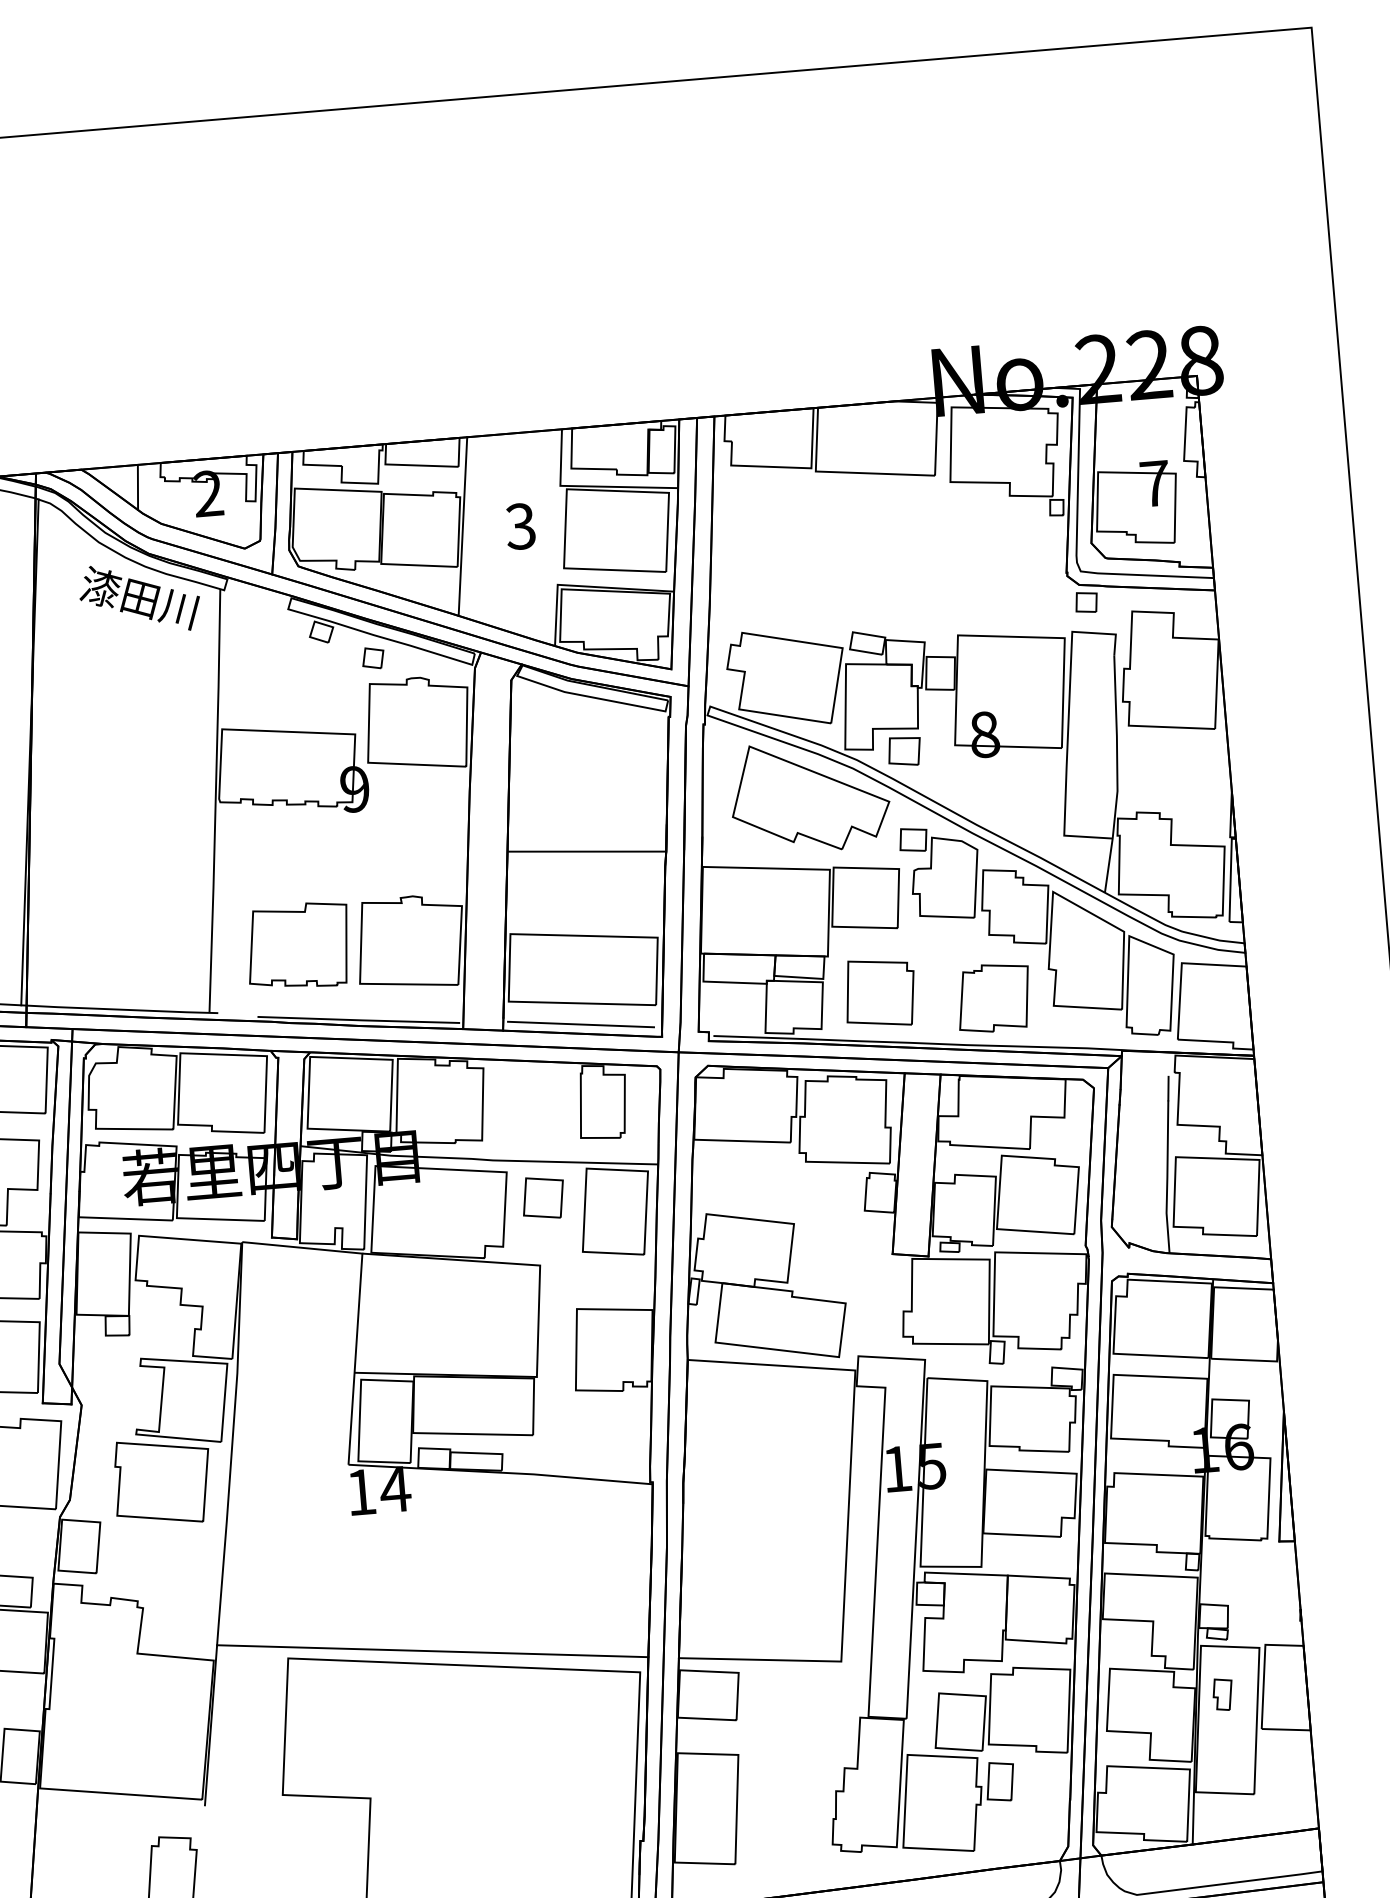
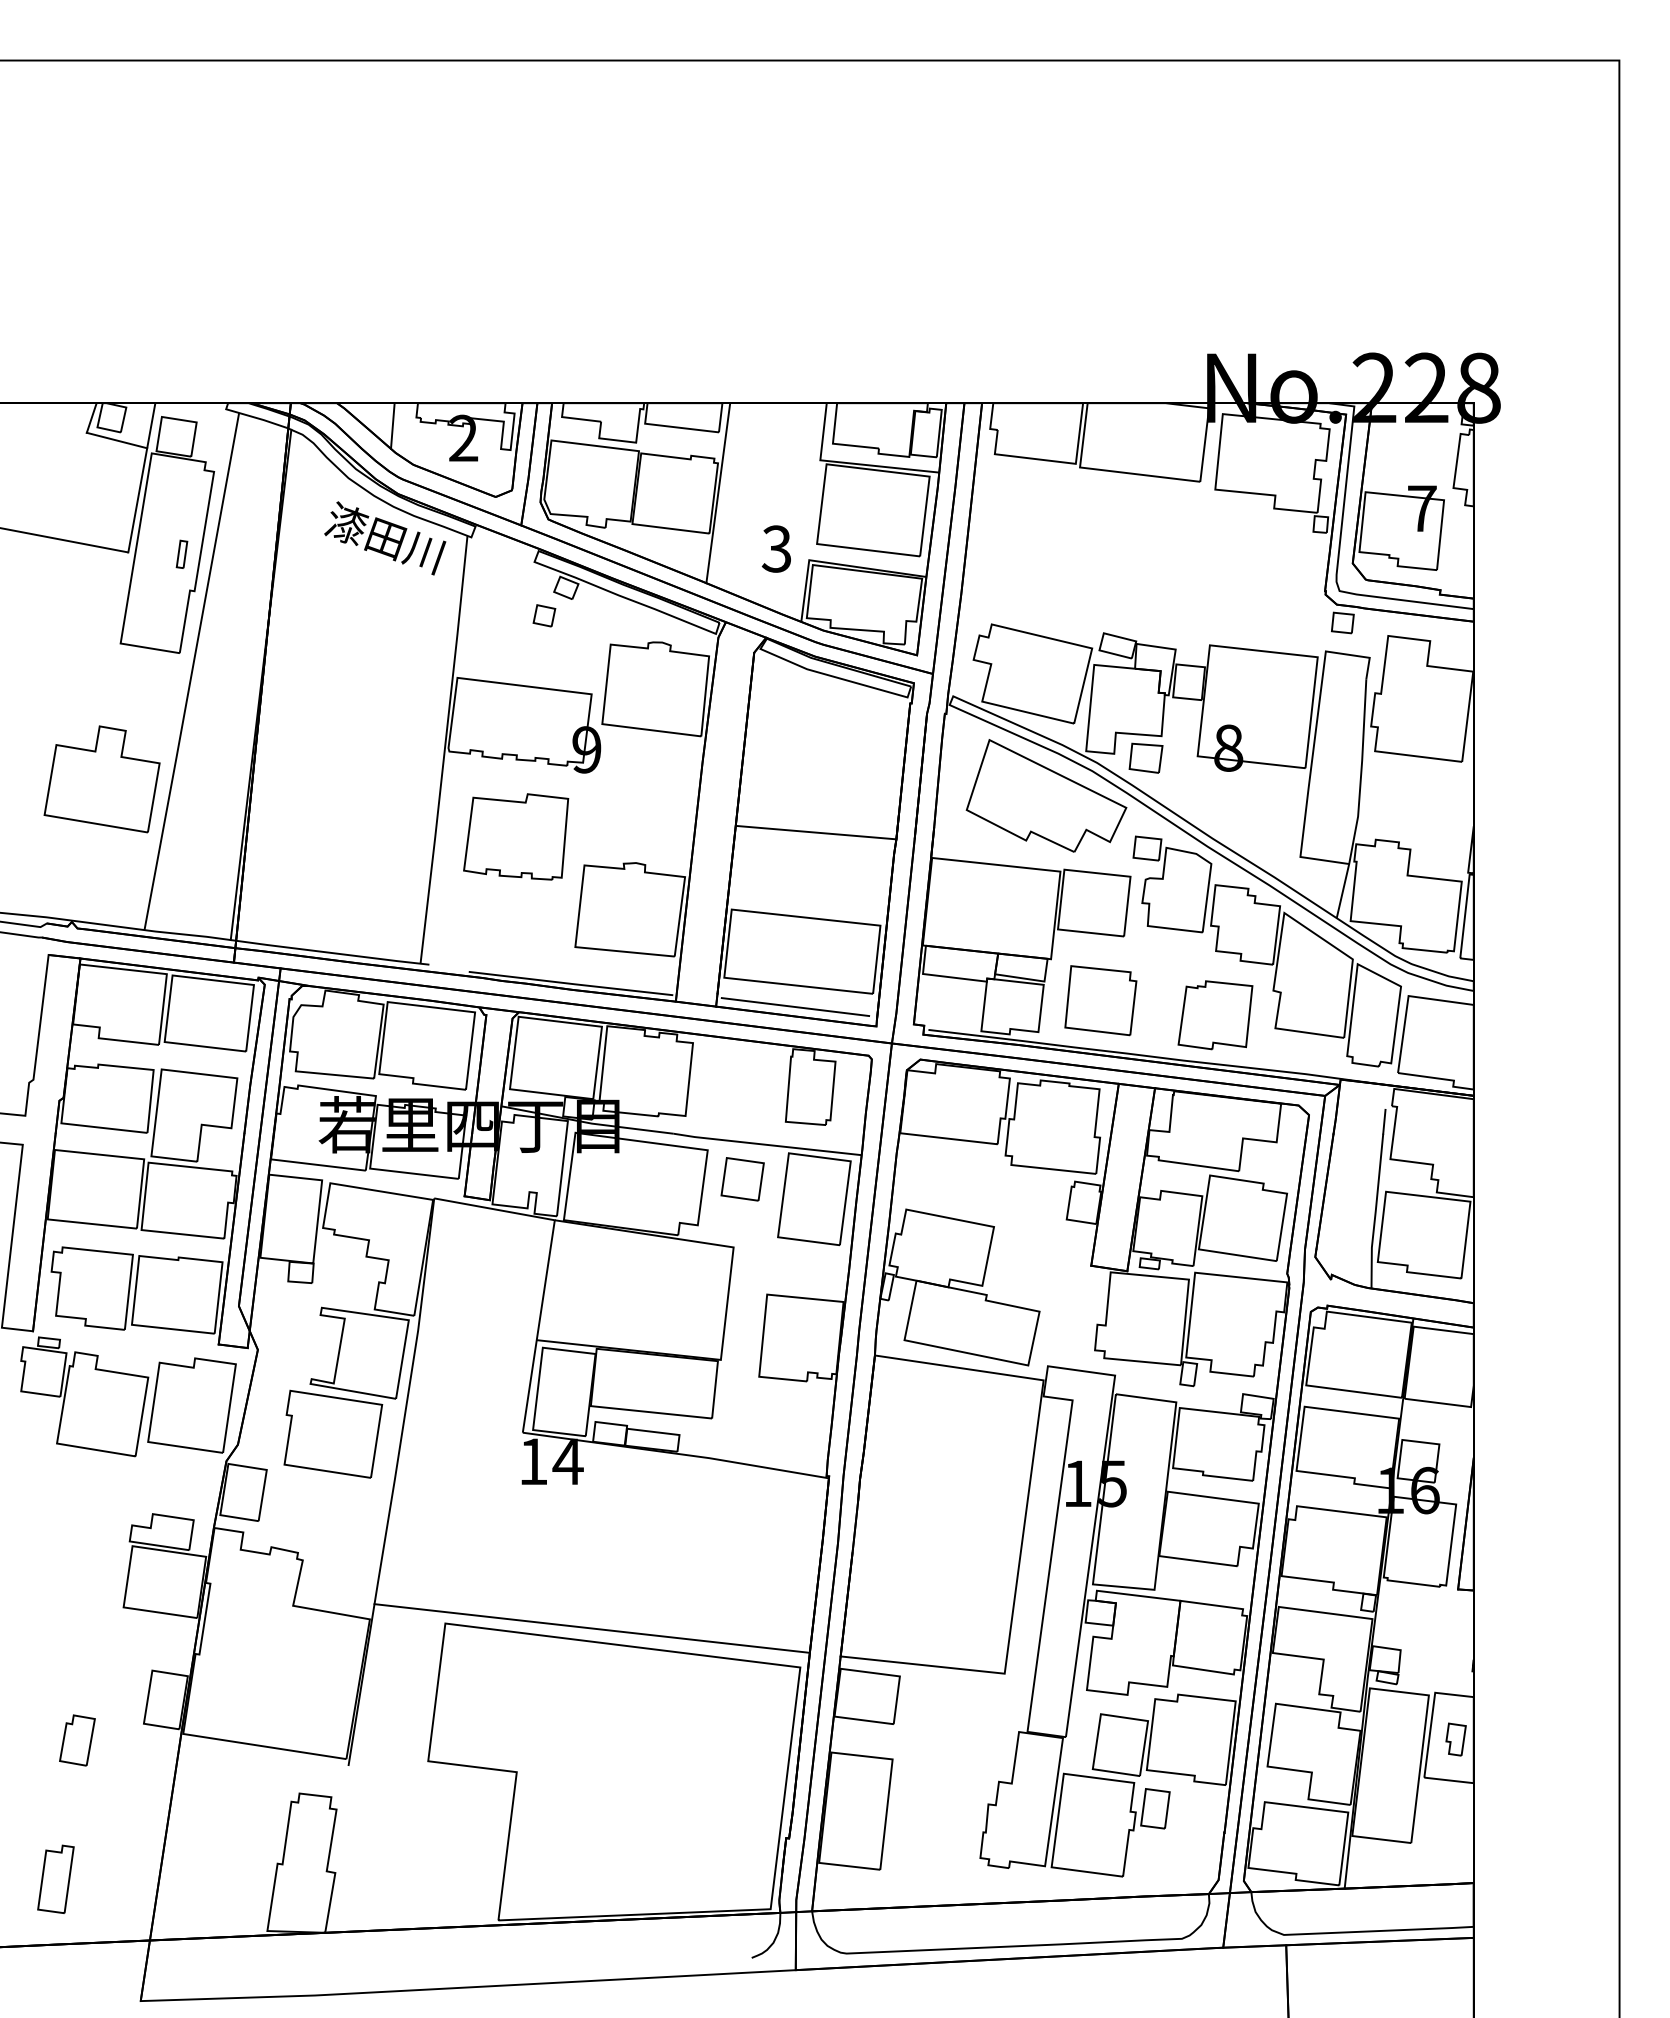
text: (519, 526) -> (775, 548), moved
part: (373, 657) -> (544, 615), moved
part: (298, 945) -> (516, 836), moved
part: (1222, 1694) -> (1455, 1739), moved

